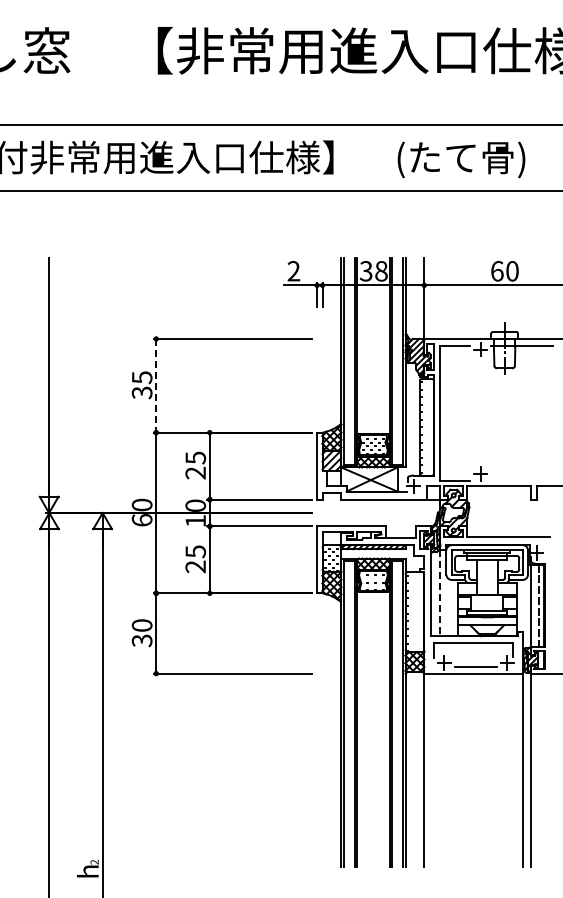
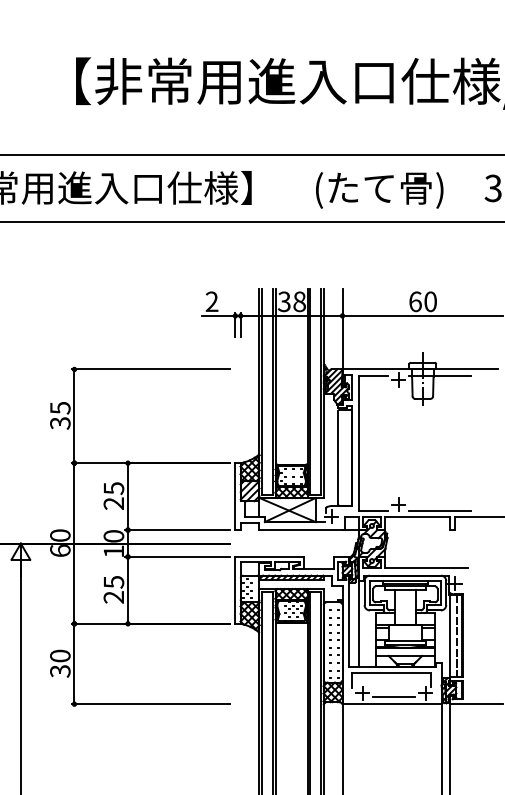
line: (156, 385) -> (74, 416), dashed -> solid
line: (522, 480) -> (440, 511), added
line: (440, 593) -> (358, 624), dashed -> solid

